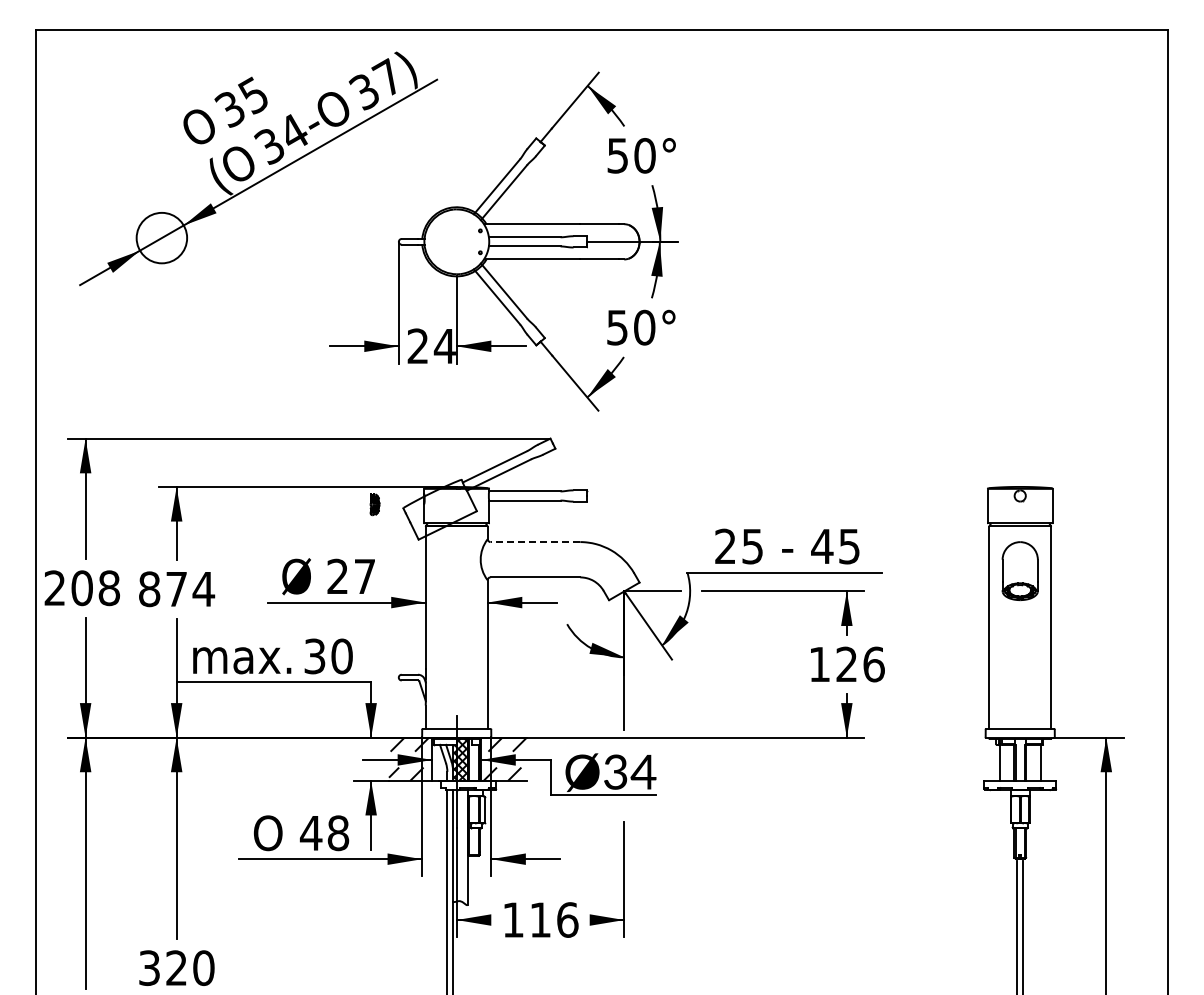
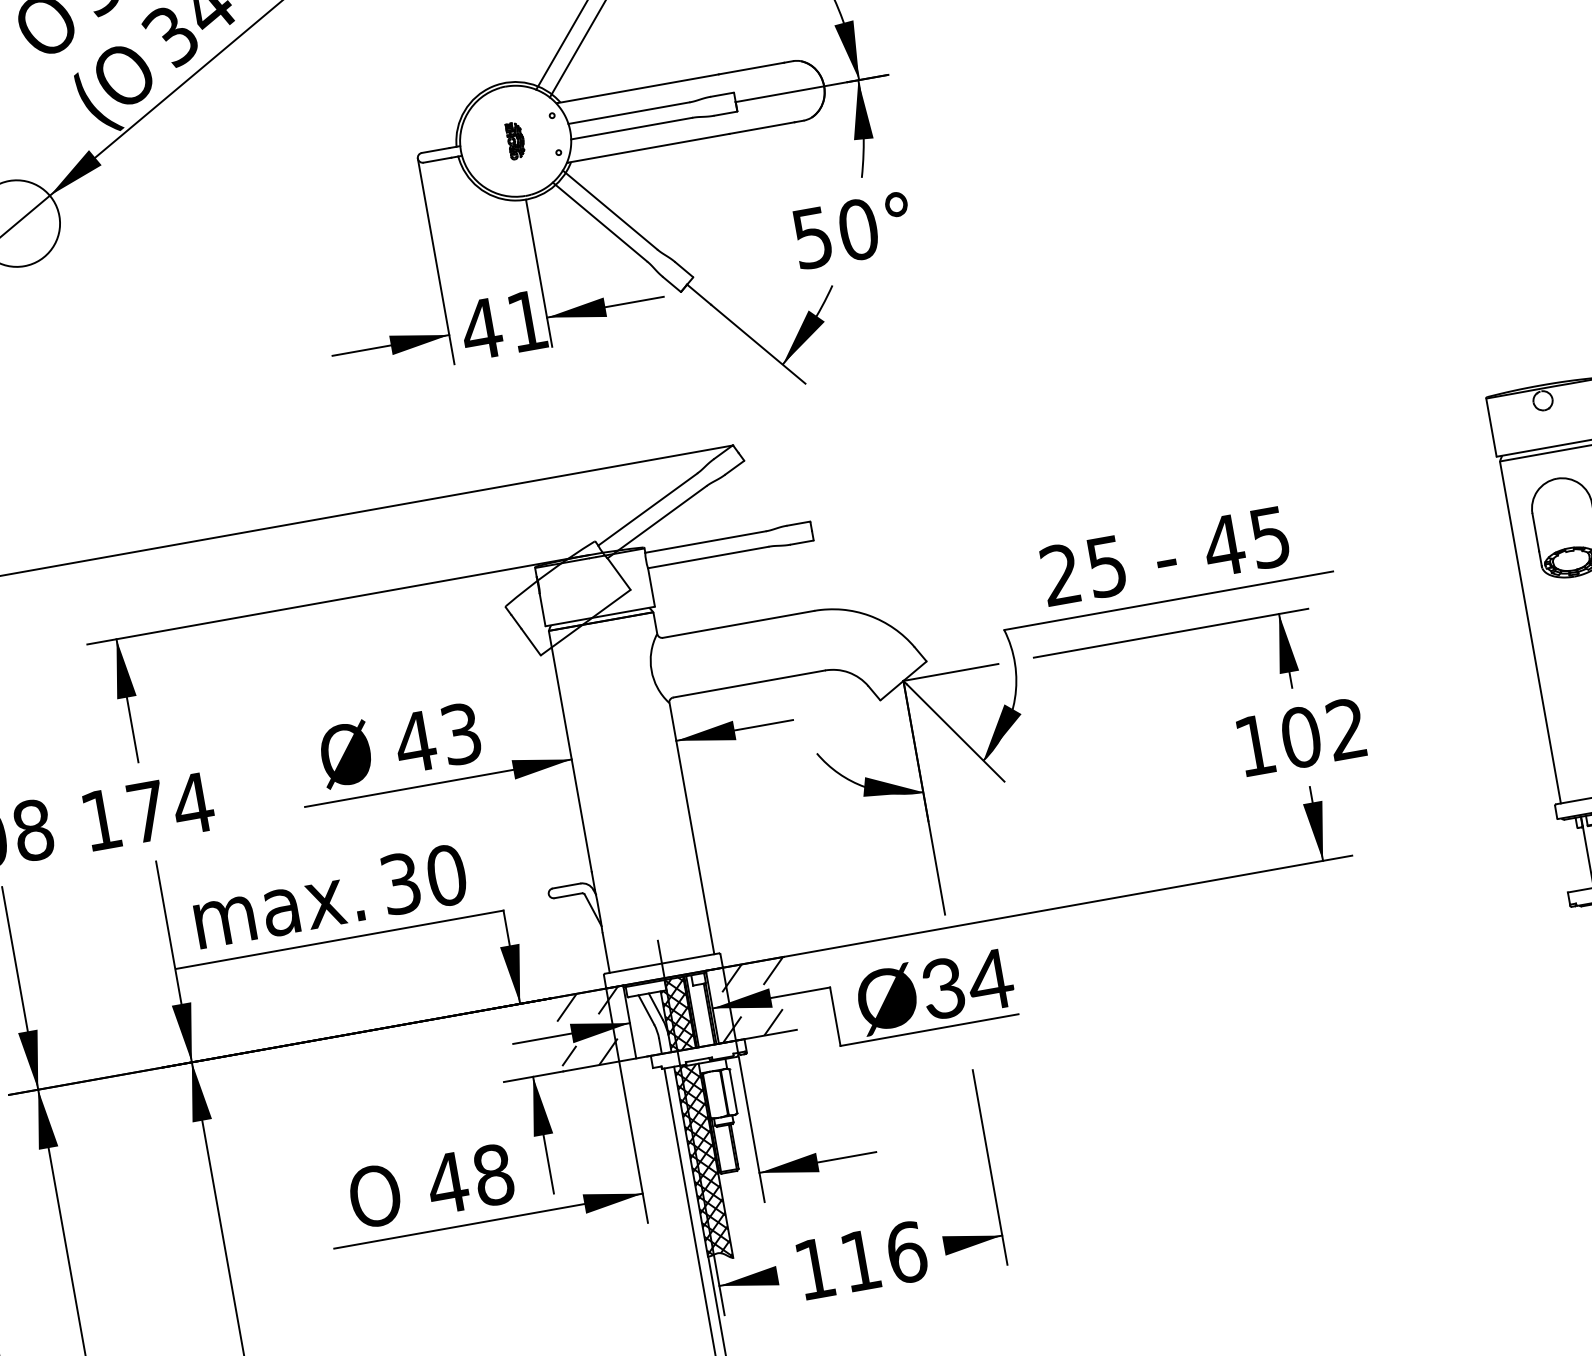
text: (430, 345) -> (502, 324), 24 -> 41
part: (374, 504) -> (515, 140), moved
line: (535, 542) -> (738, 625), dashed -> solid
text: (350, 576) -> (436, 738), 27 -> 43
text: (149, 589) -> (101, 820), 874 -> 174
text: (860, 664) -> (1324, 733), 126 -> 102
hatch: (460, 847) -> (703, 1162), added

